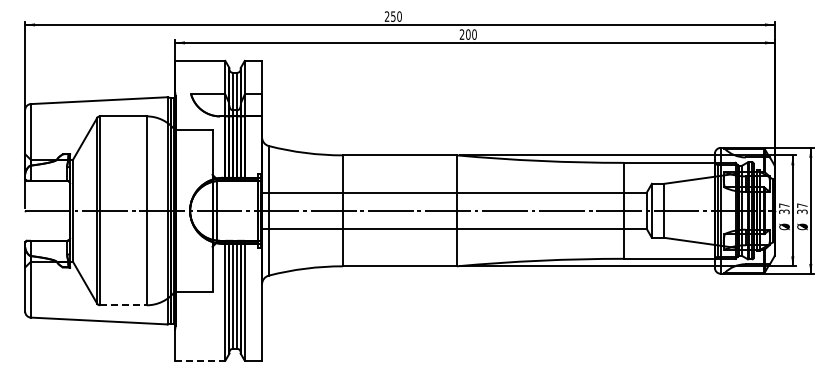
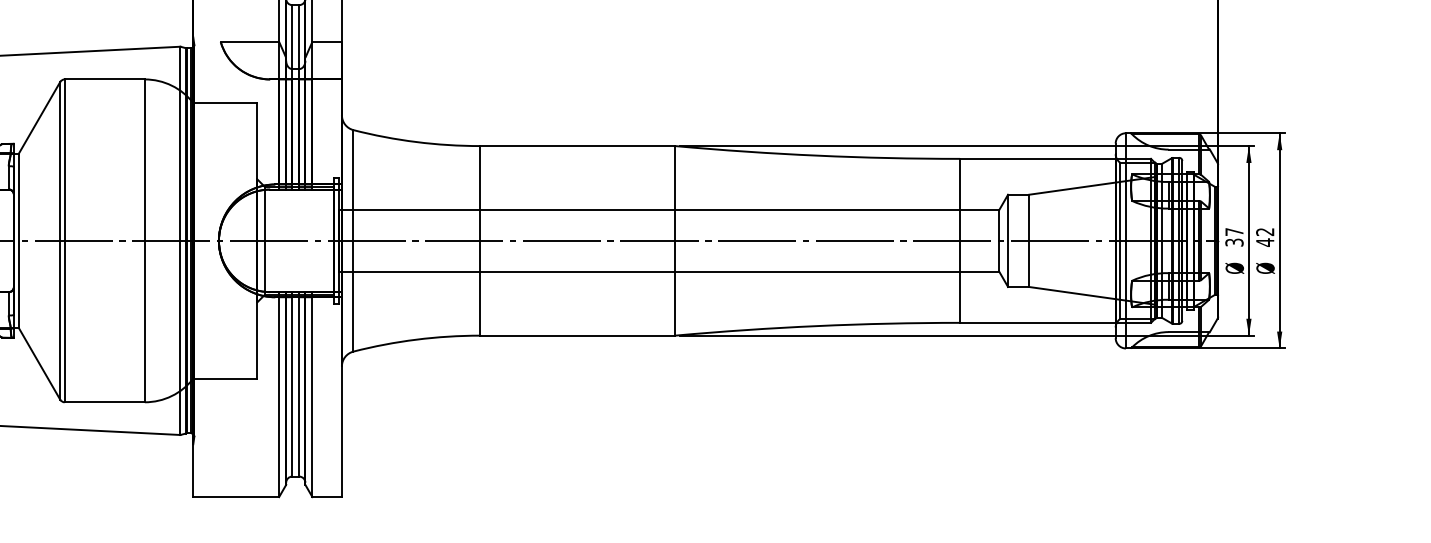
text: (802, 208) -> (1265, 236), 37 -> 42
line: (123, 305) -> (105, 402), dashed -> solid
line: (200, 360) -> (236, 496), dashed -> solid

